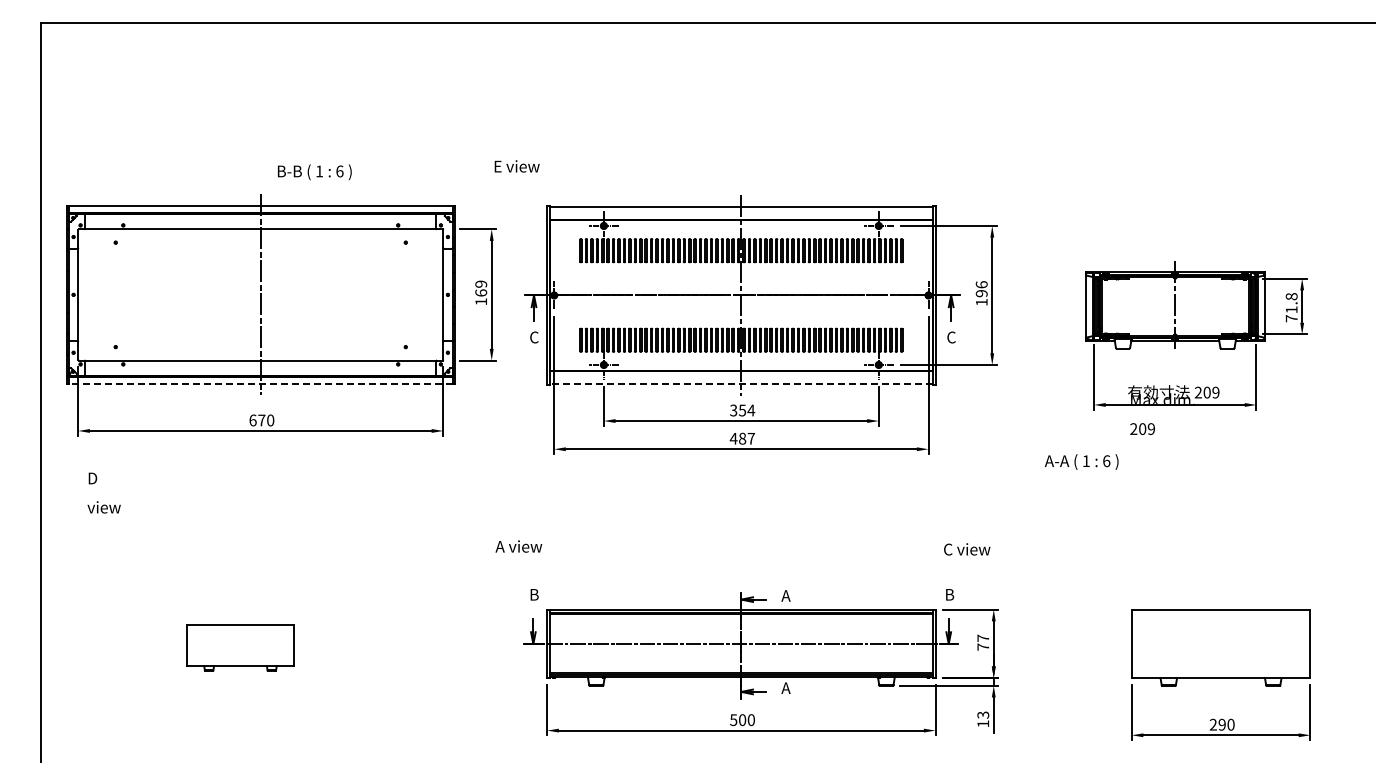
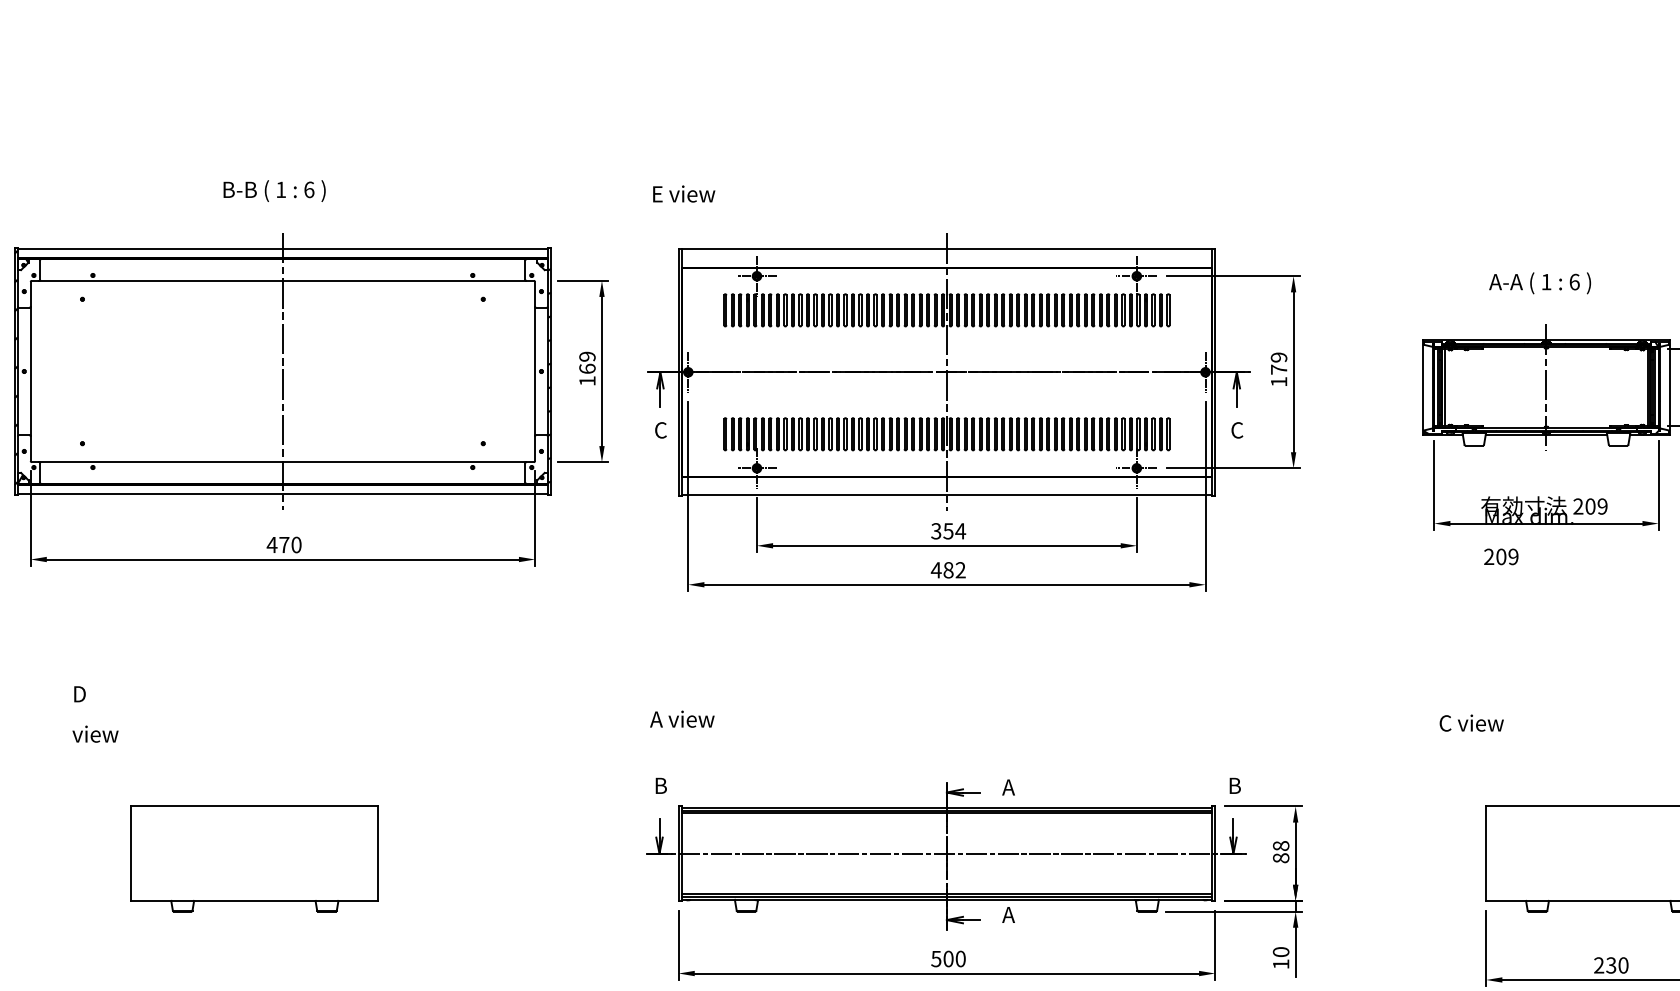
text: (516, 166) -> (683, 194), moved
text: (314, 172) -> (274, 191), moved
text: (981, 289) -> (1278, 364), 196 -> 179
line: (260, 383) -> (282, 493), dashed -> solid
line: (741, 384) -> (947, 495), dashed -> solid
text: (252, 420) -> (271, 545), 670 -> 470
text: (750, 438) -> (959, 569), 487 -> 482
text: (1081, 461) -> (1539, 282), moved
text: (103, 492) -> (94, 713), moved
text: (518, 546) -> (681, 719), moved
text: (967, 549) -> (1472, 723), moved
text: (983, 642) -> (1281, 851), 77 -> 88
part: (240, 647) -> (254, 858), size x1.67
text: (983, 714) -> (1281, 951), 13 -> 10
text: (1221, 724) -> (1610, 965), 290 -> 230

